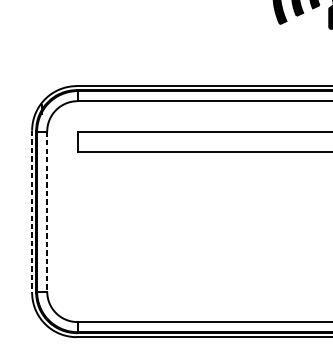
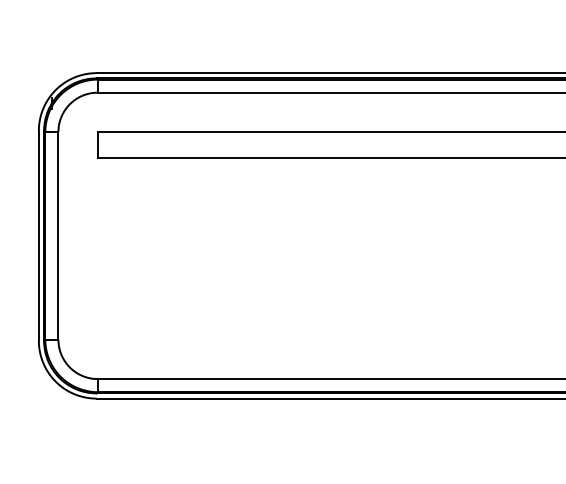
line: (31, 211) -> (38, 235), dashed -> solid
line: (47, 211) -> (58, 235), dashed -> solid

